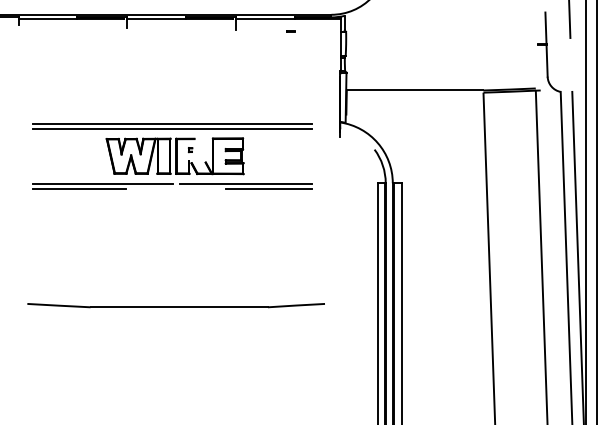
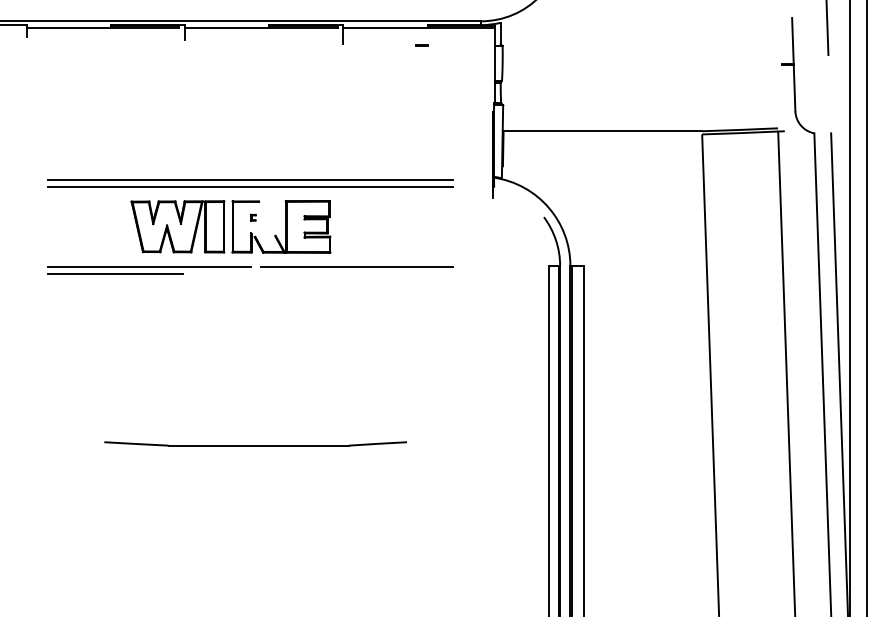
part: (174, 156) -> (230, 227), moved
line: (268, 188) -> (389, 273), removed
part: (175, 305) -> (254, 443), size x0.7

